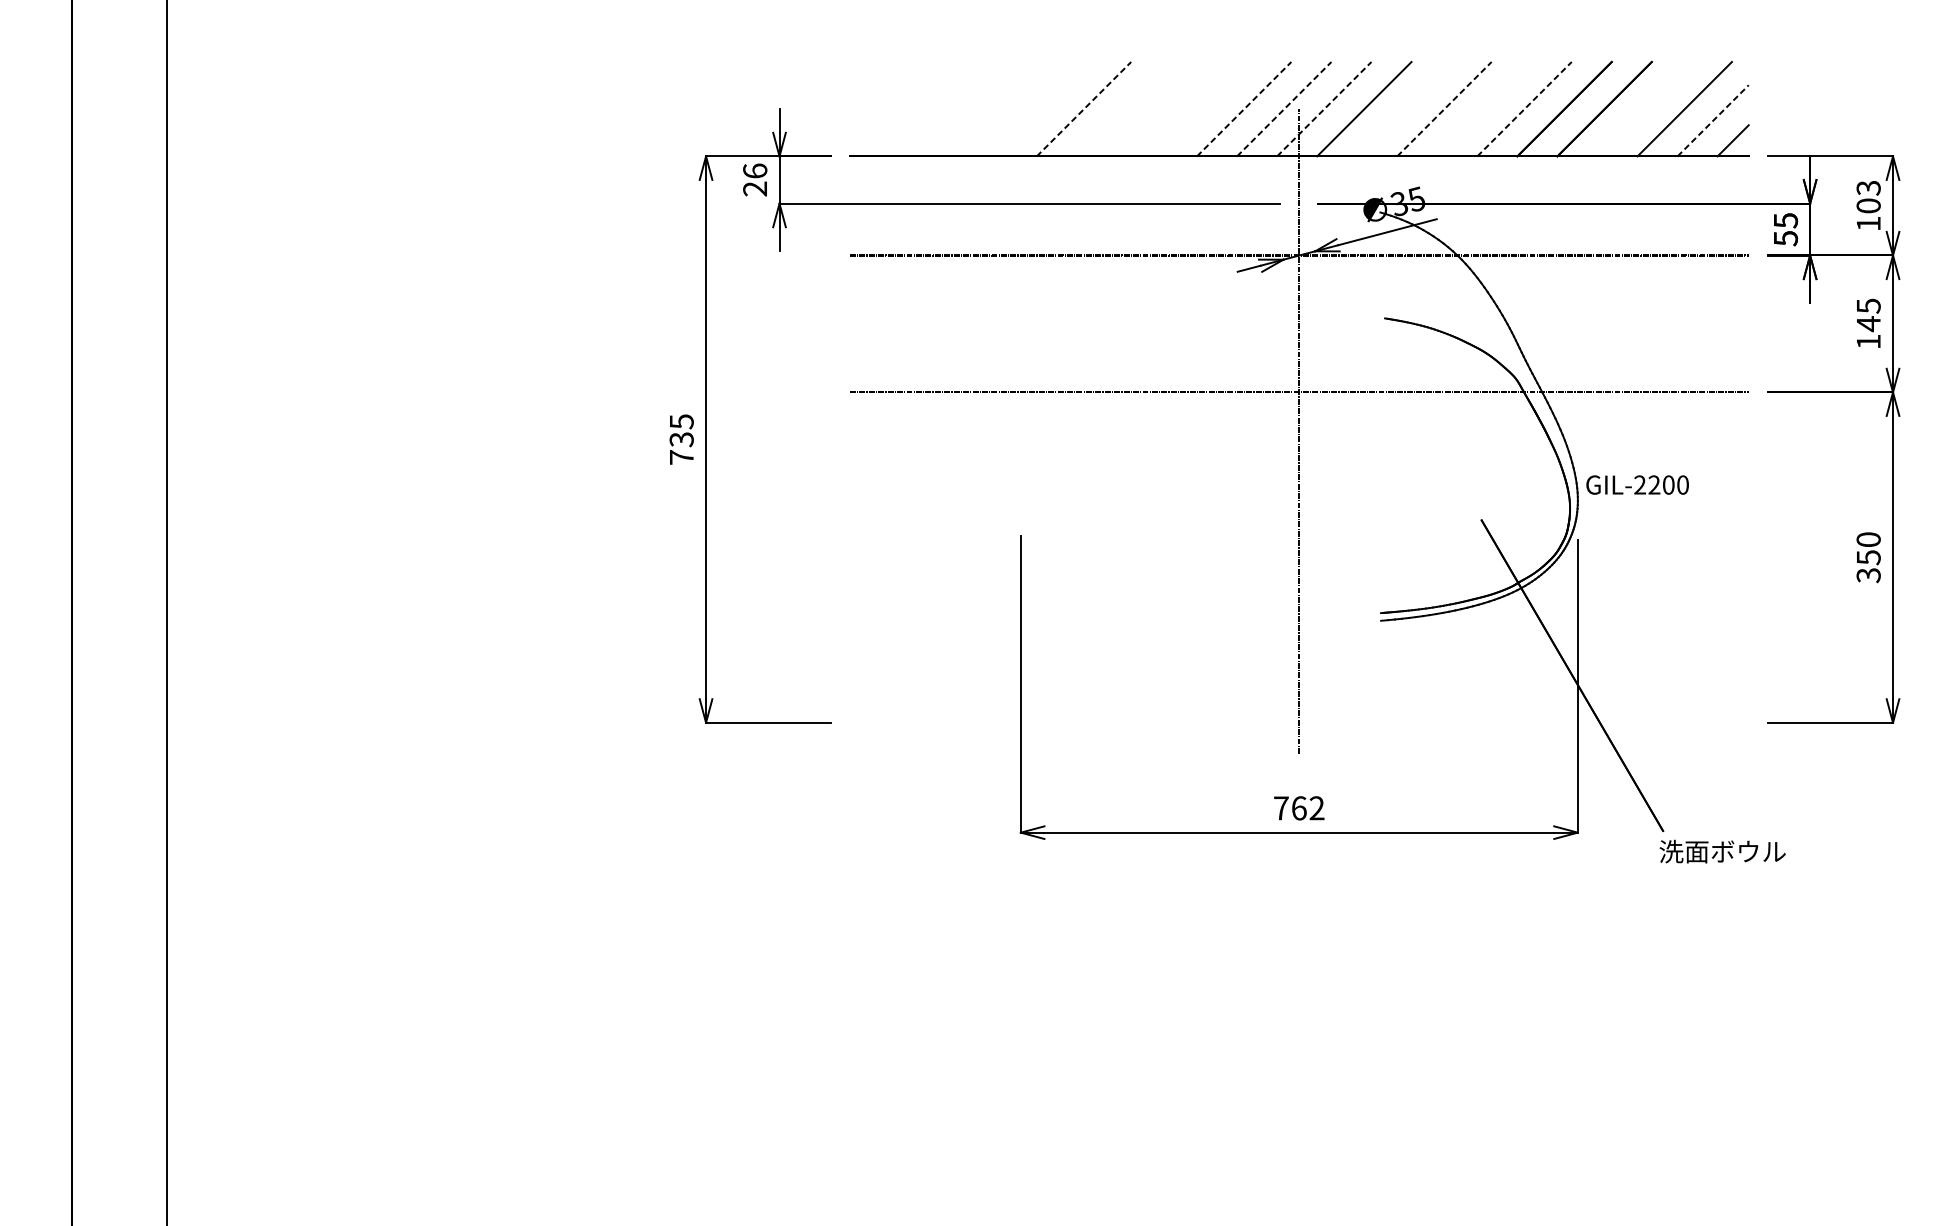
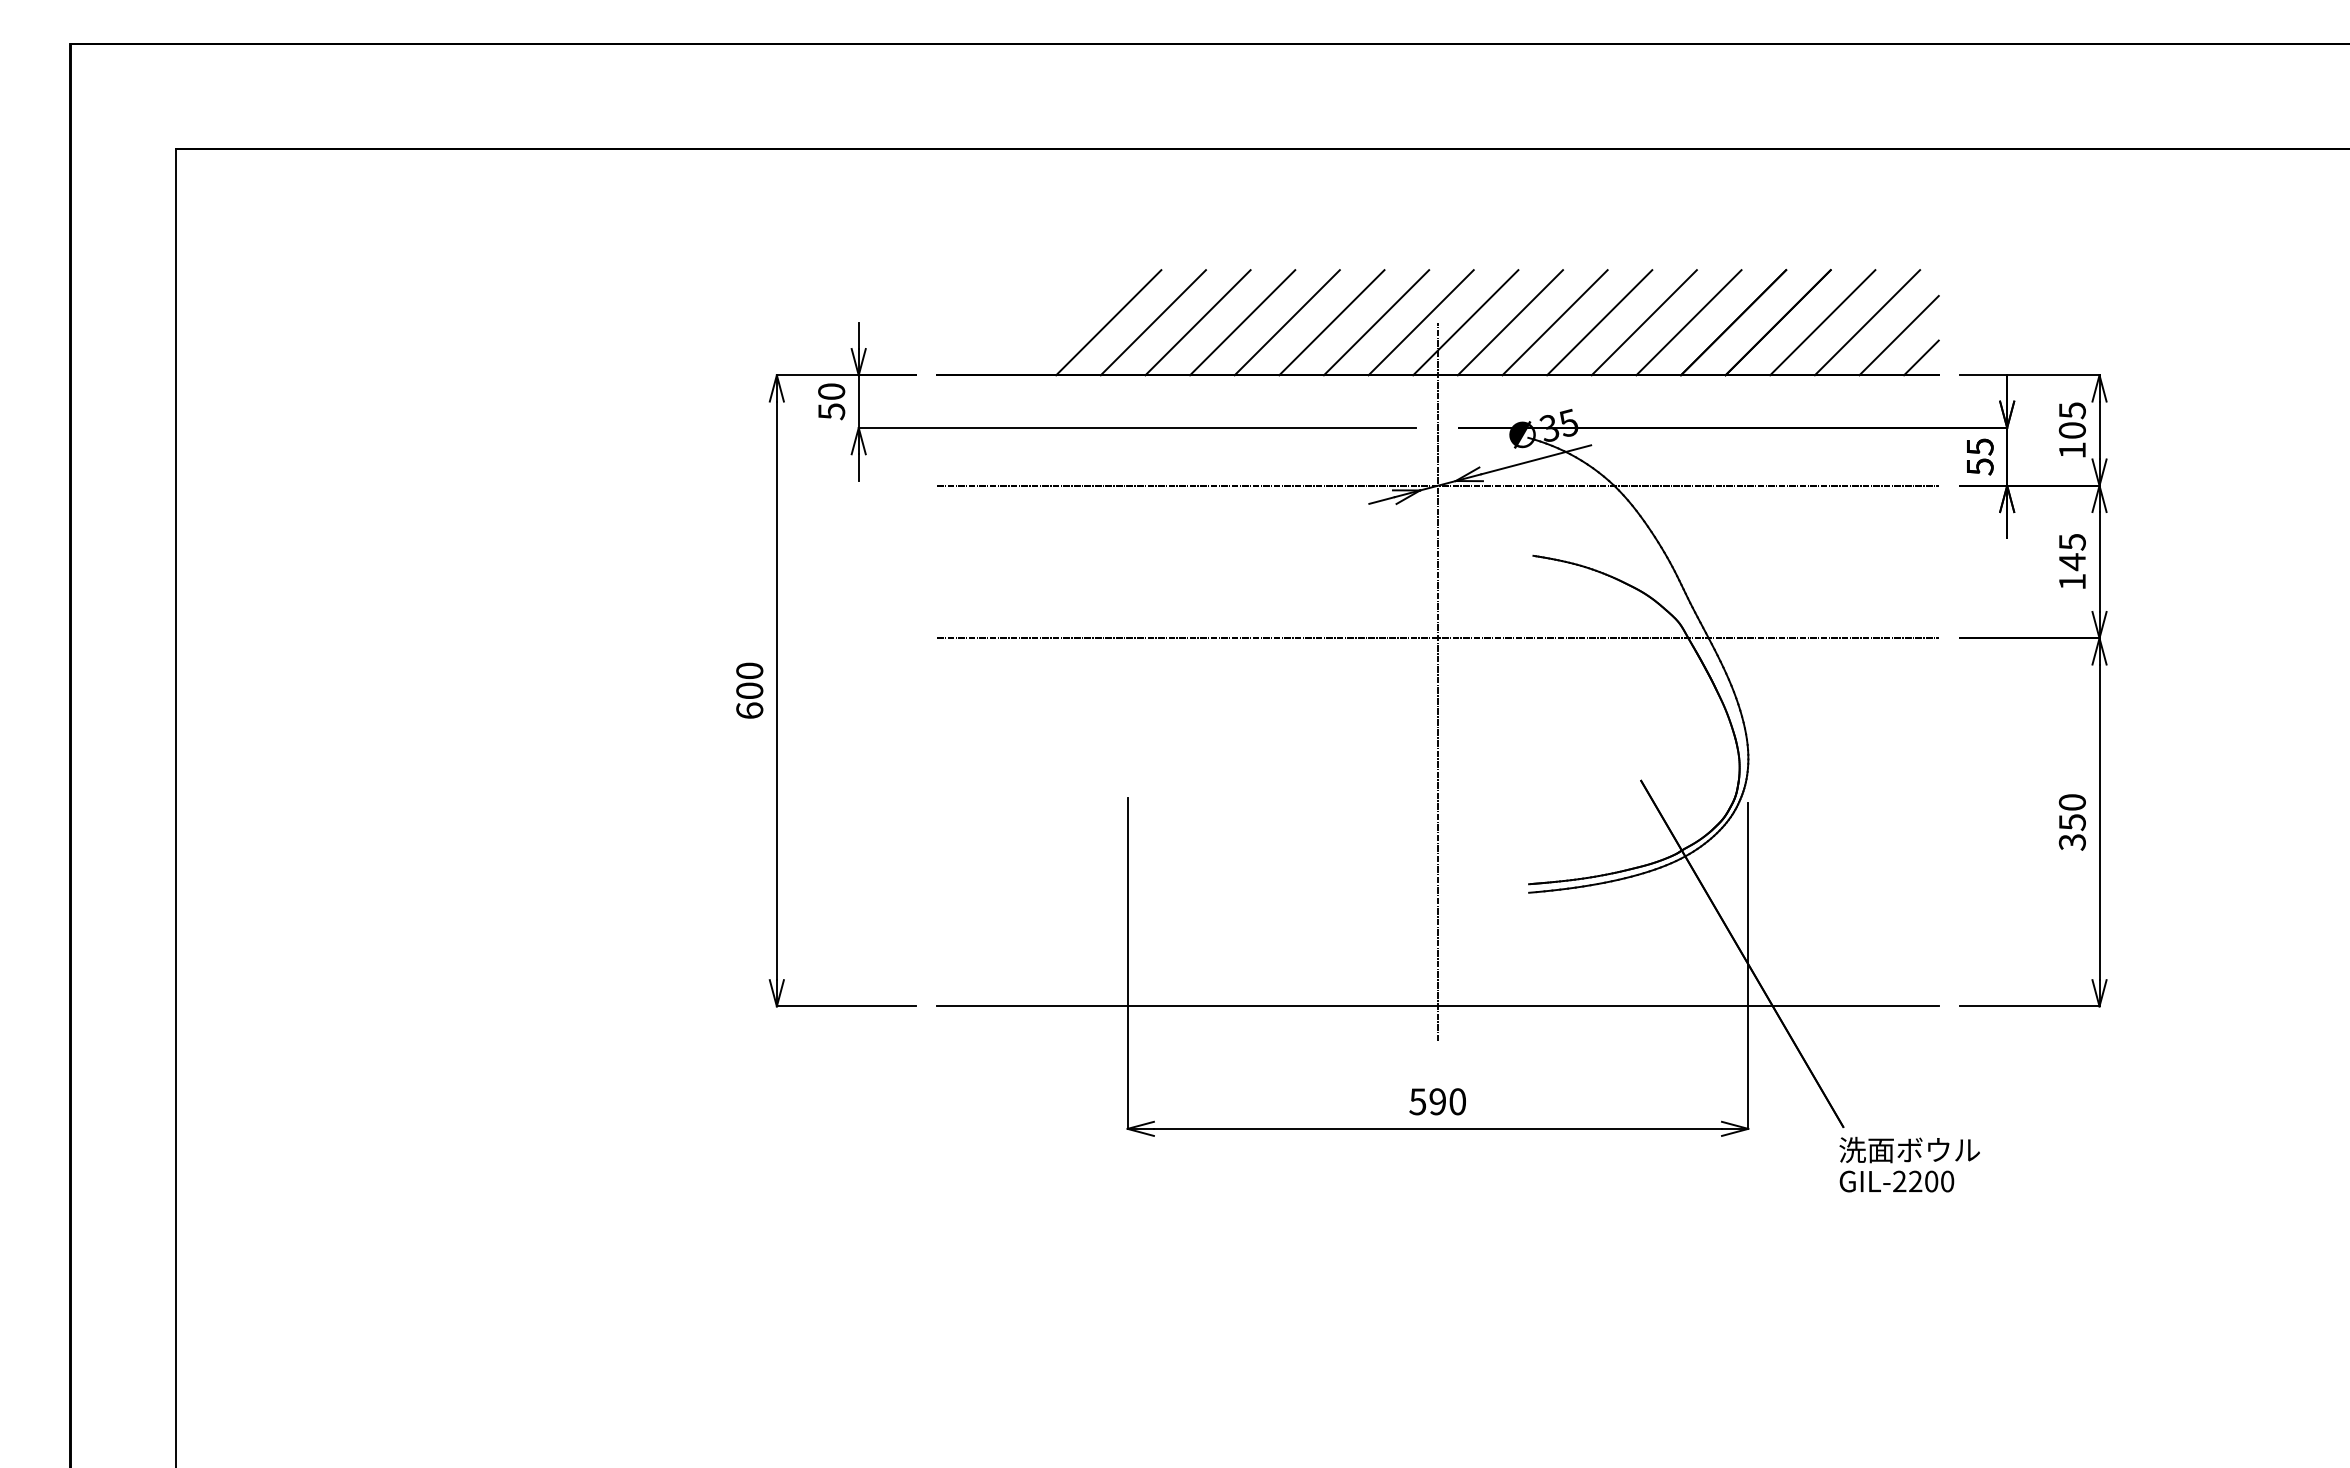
line: (1003, 109) -> (1108, 322), added
line: (1043, 109) -> (1152, 322), added
line: (1084, 109) -> (1198, 322), dashed -> solid
line: (1123, 109) -> (1242, 322), added
line: (1163, 109) -> (1286, 322), added
line: (1203, 109) -> (1331, 322), added
line: (1244, 109) -> (1376, 322), dashed -> solid
line: (1284, 109) -> (1421, 322), dashed -> solid
line: (1324, 109) -> (1466, 322), dashed -> solid
line: (1403, 109) -> (1554, 322), added
line: (1445, 109) -> (1600, 322), dashed -> solid
line: (1483, 109) -> (1643, 322), added
line: (1525, 109) -> (1689, 322), dashed -> solid
line: (1644, 109) -> (1822, 322), added
line: (1713, 120) -> (1899, 335), dashed -> solid
text: (755, 179) -> (831, 401), 26 -> 50
text: (1867, 187) -> (2071, 410), 103 -> 105
text: (681, 439) -> (749, 690), 735 -> 600
text: (1637, 485) -> (1896, 1181), moved
line: (1298, 722) -> (1437, 1006), added
text: (1298, 808) -> (1437, 1101), 762 -> 590

